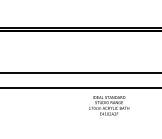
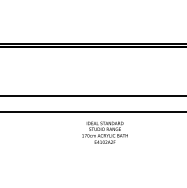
text: (108, 105) -> (104, 132), moved

